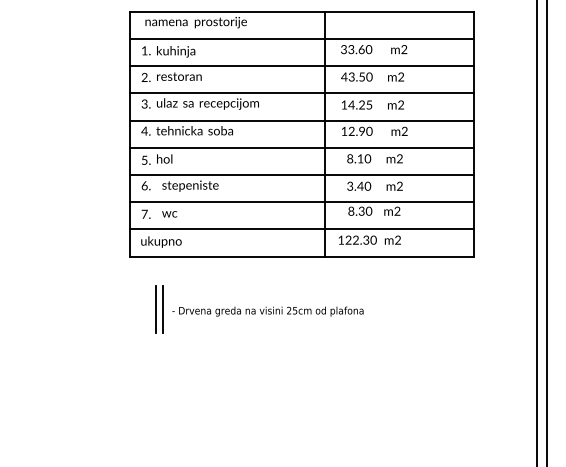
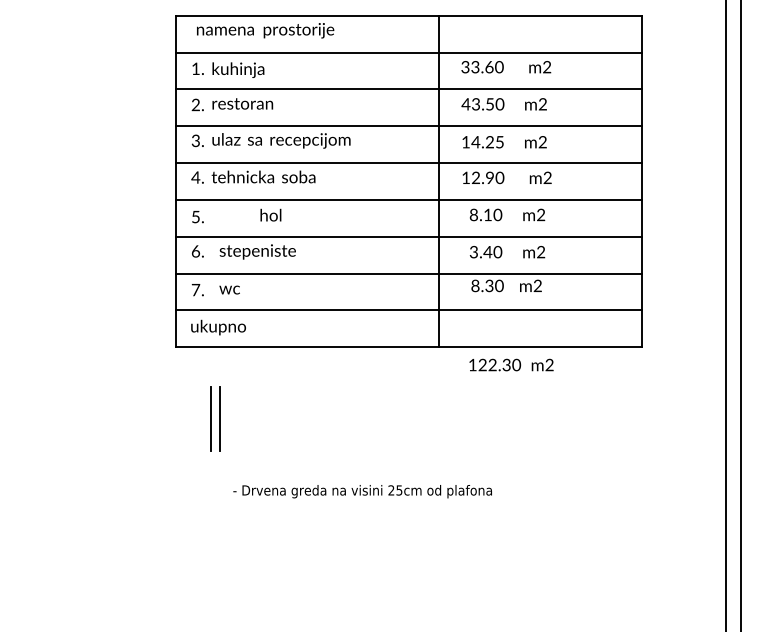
text: (164, 158) -> (270, 214), moved
text: (369, 239) -> (511, 364), moved
text: (267, 311) -> (362, 491), moved

